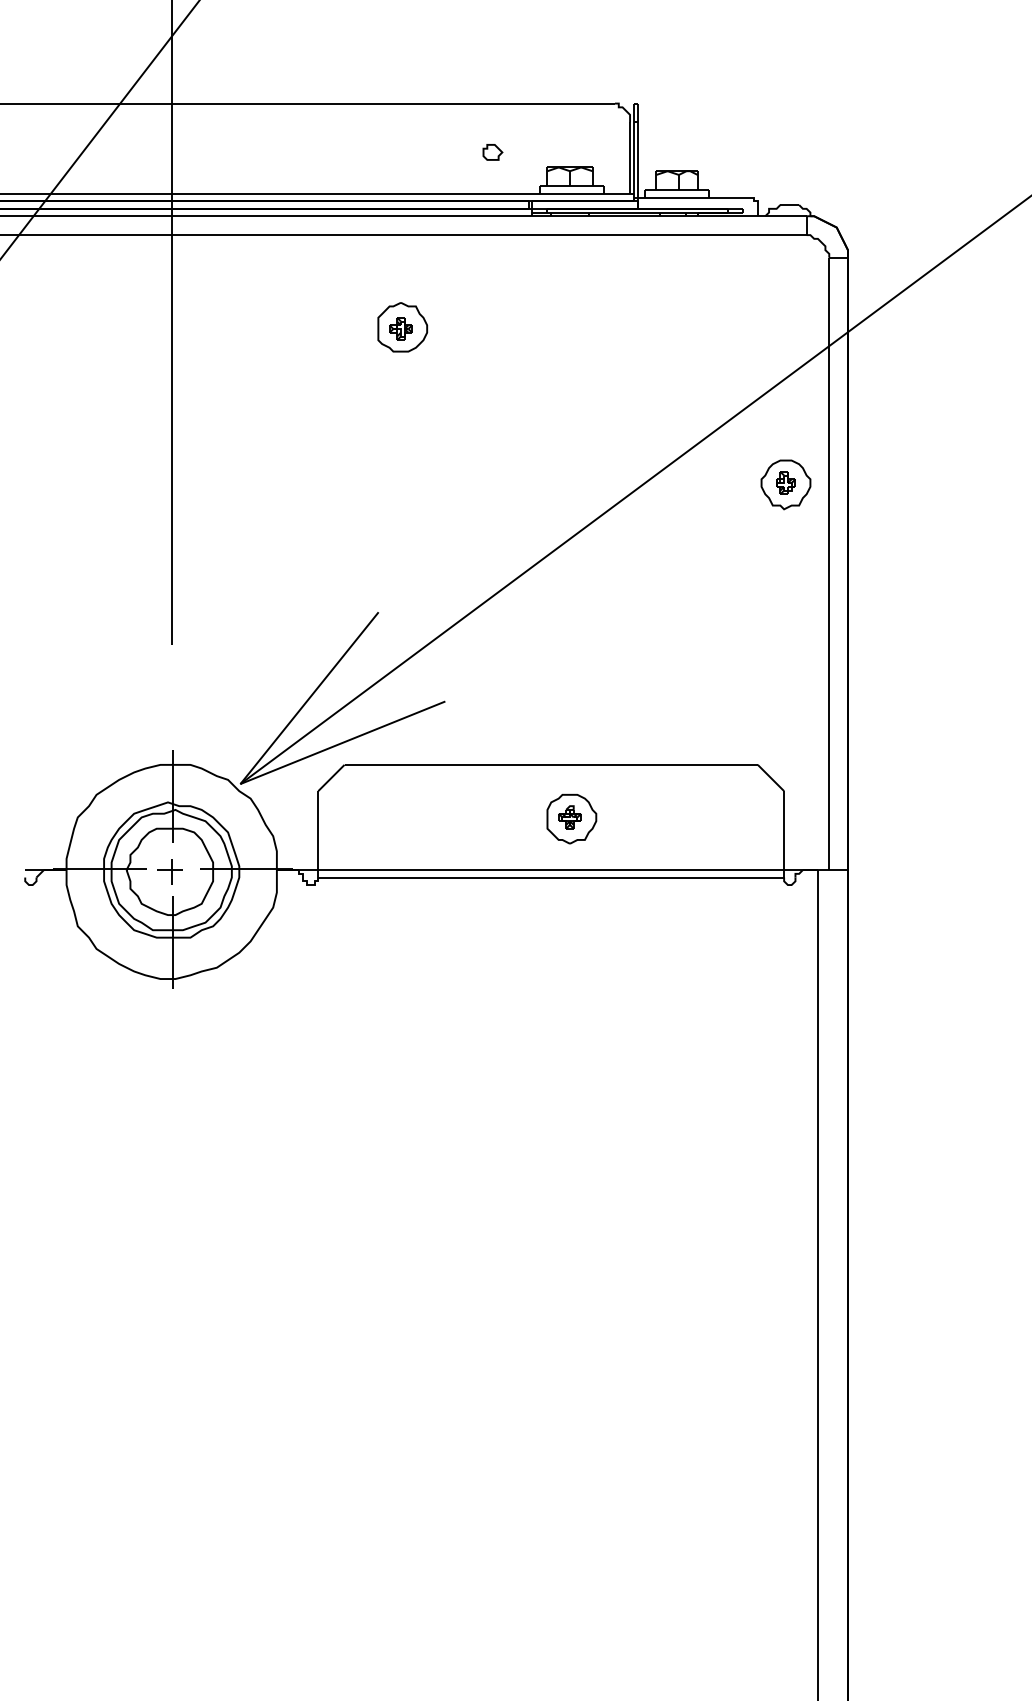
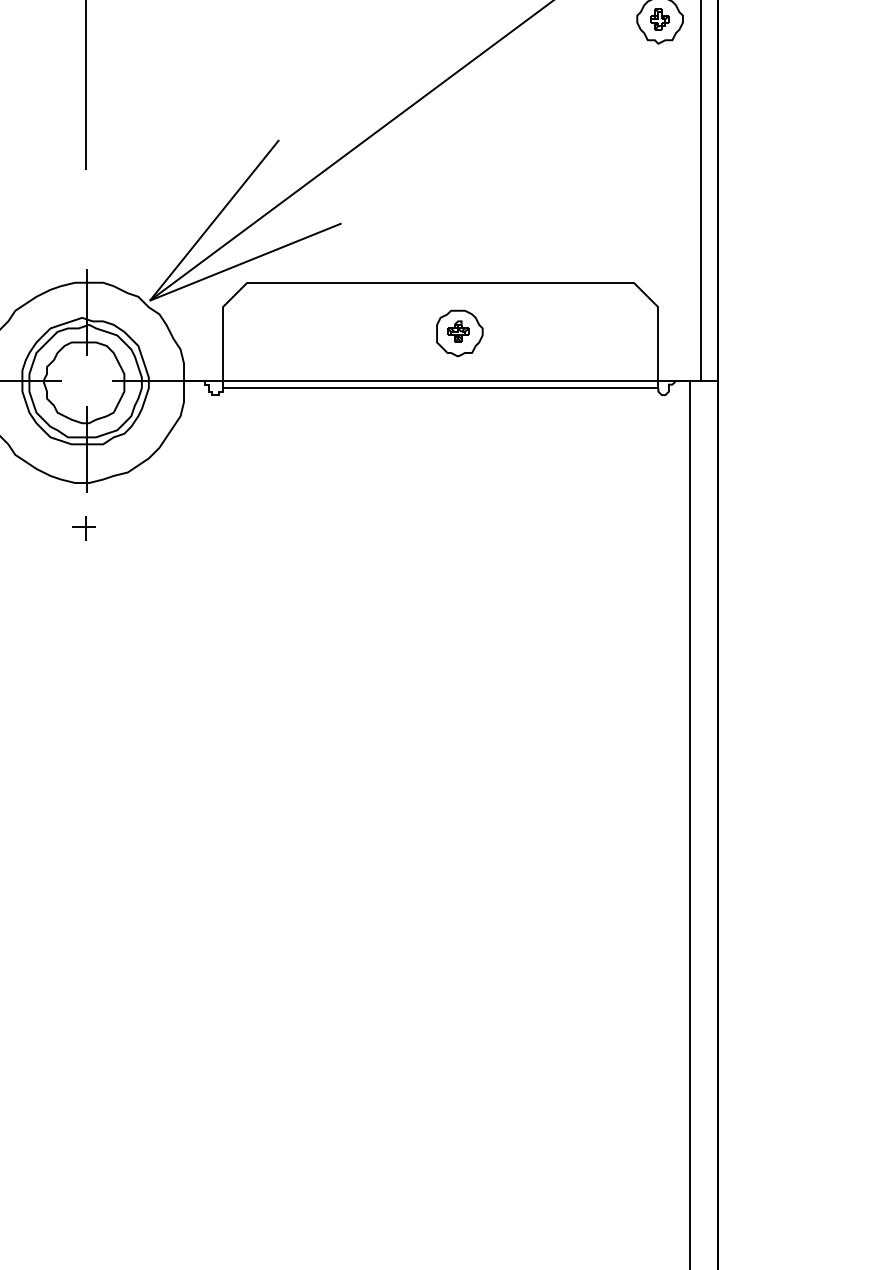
part: (169, 871) -> (83, 528), moved

